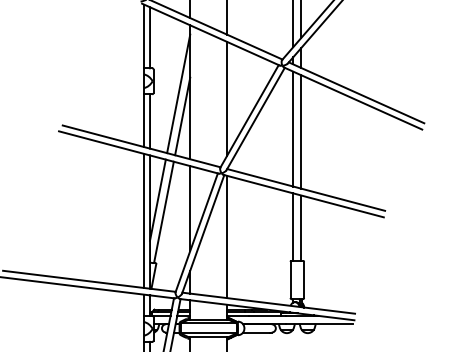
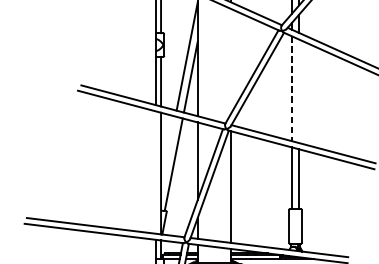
line: (226, 98) -> (230, 60), removed
line: (293, 129) -> (291, 89), solid -> dashed
line: (301, 131) -> (299, 90), removed
line: (157, 199) -> (167, 152), removed
line: (143, 220) -> (155, 172), removed

